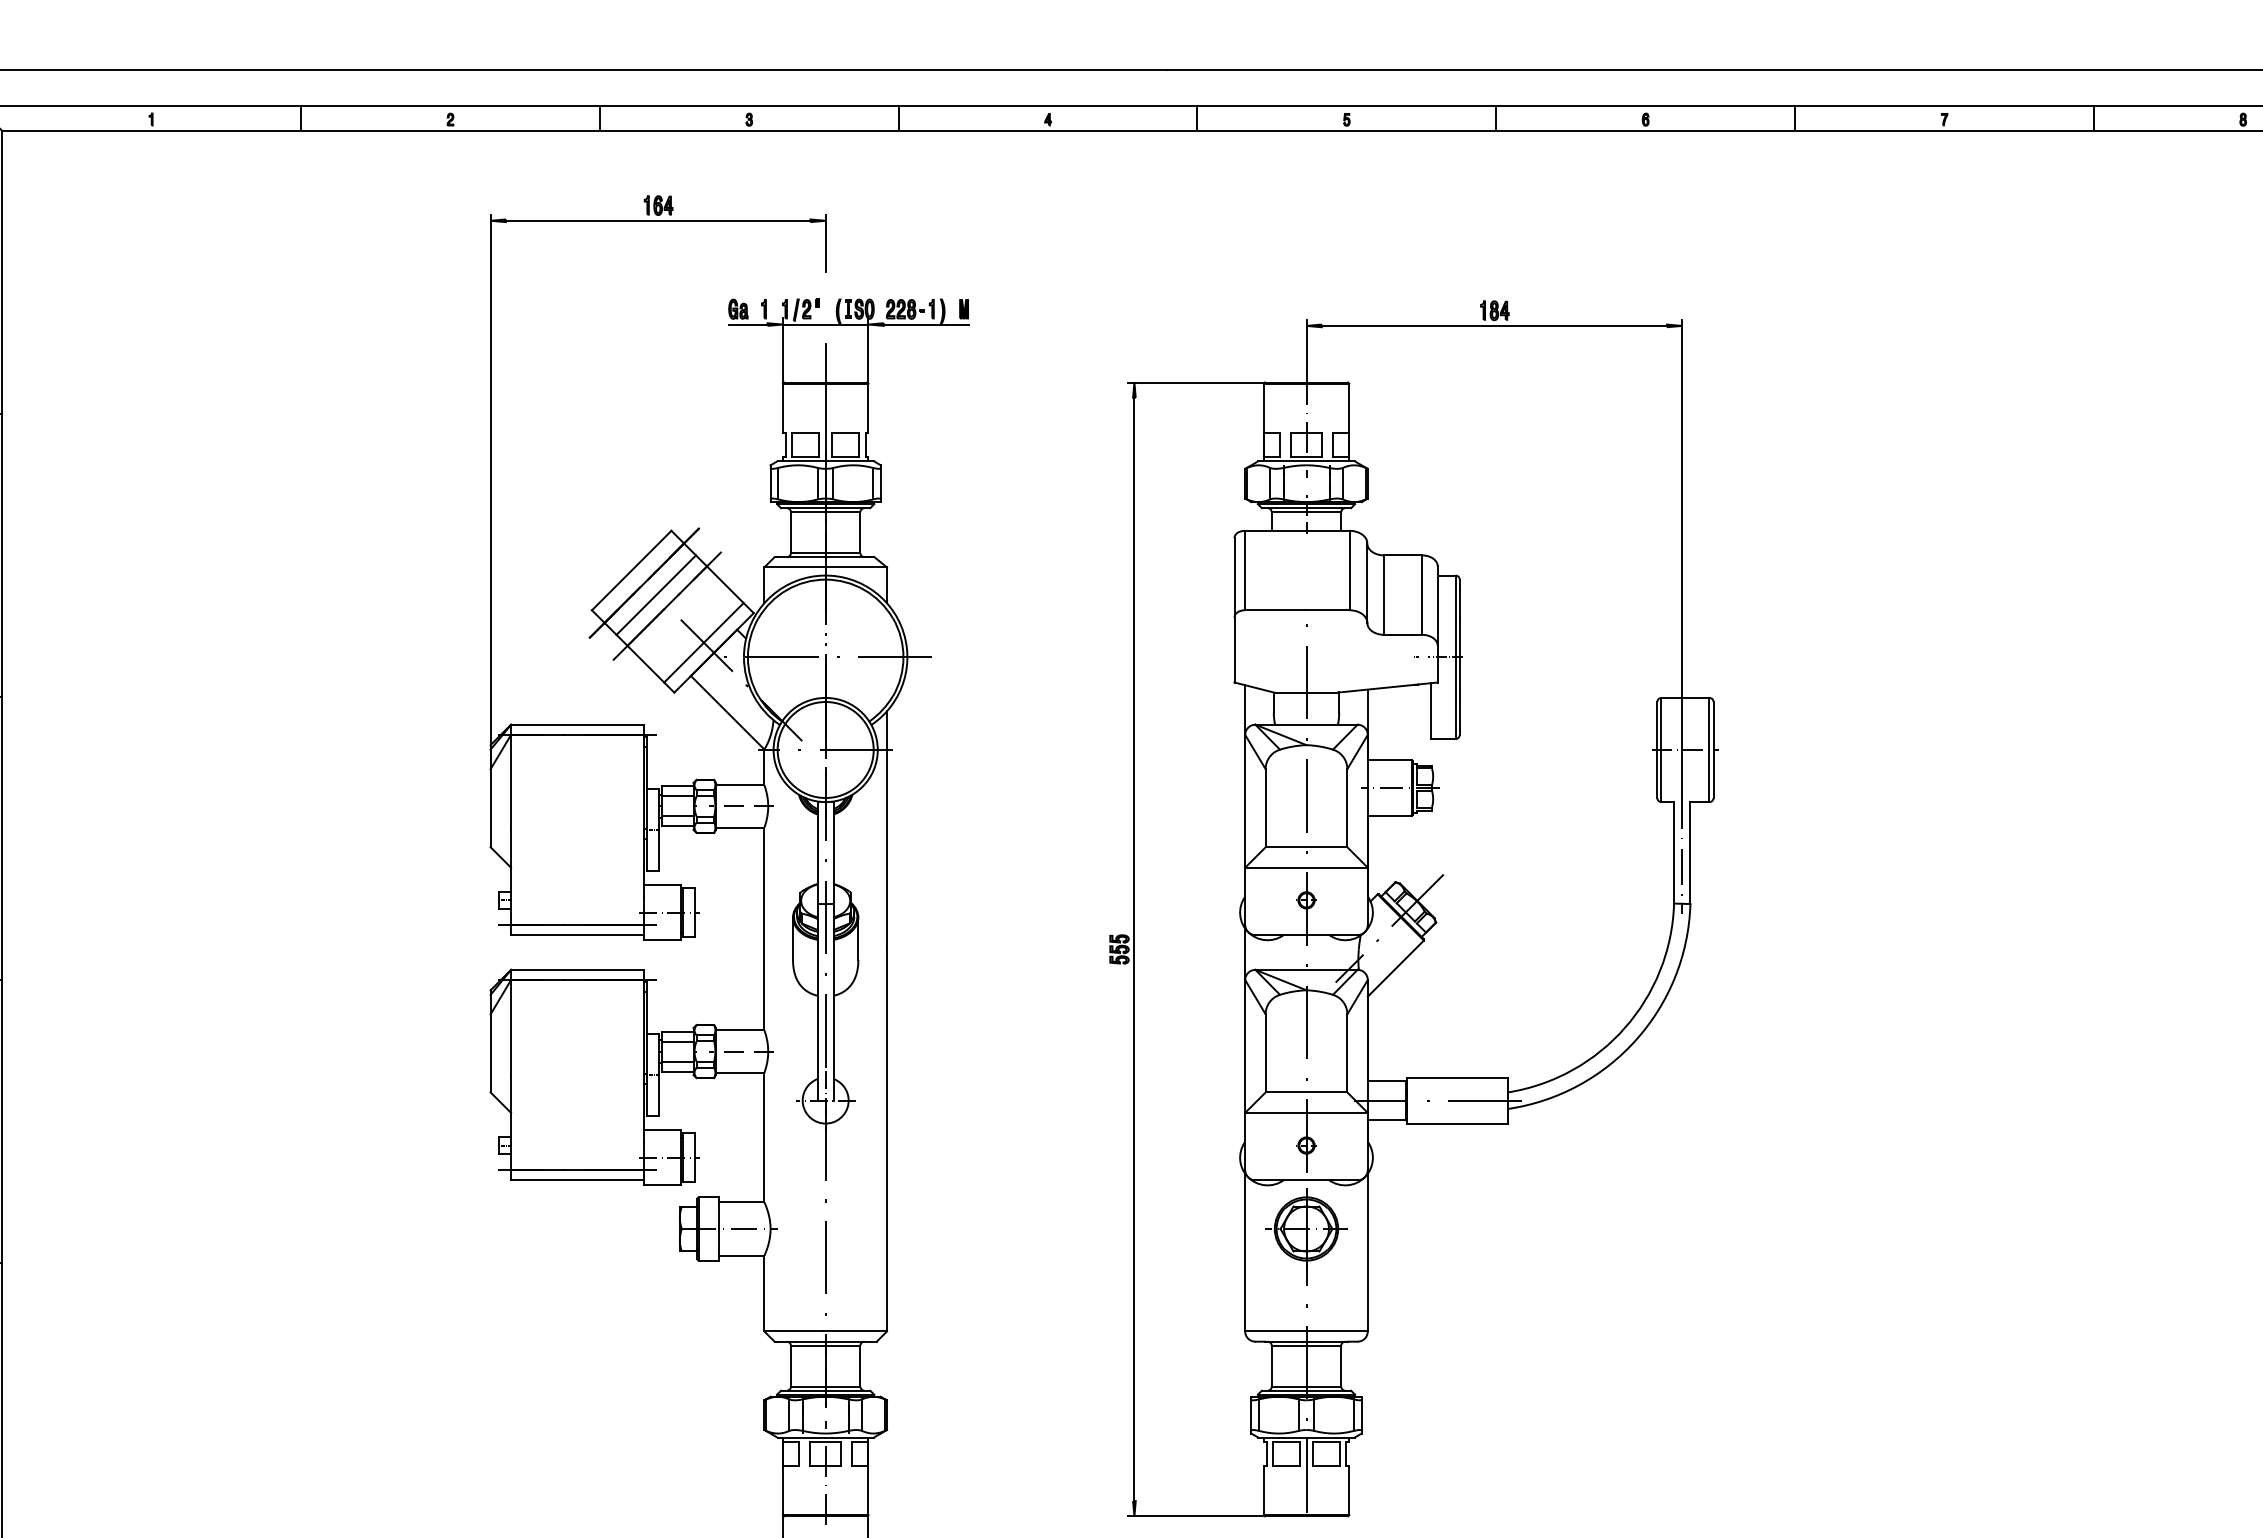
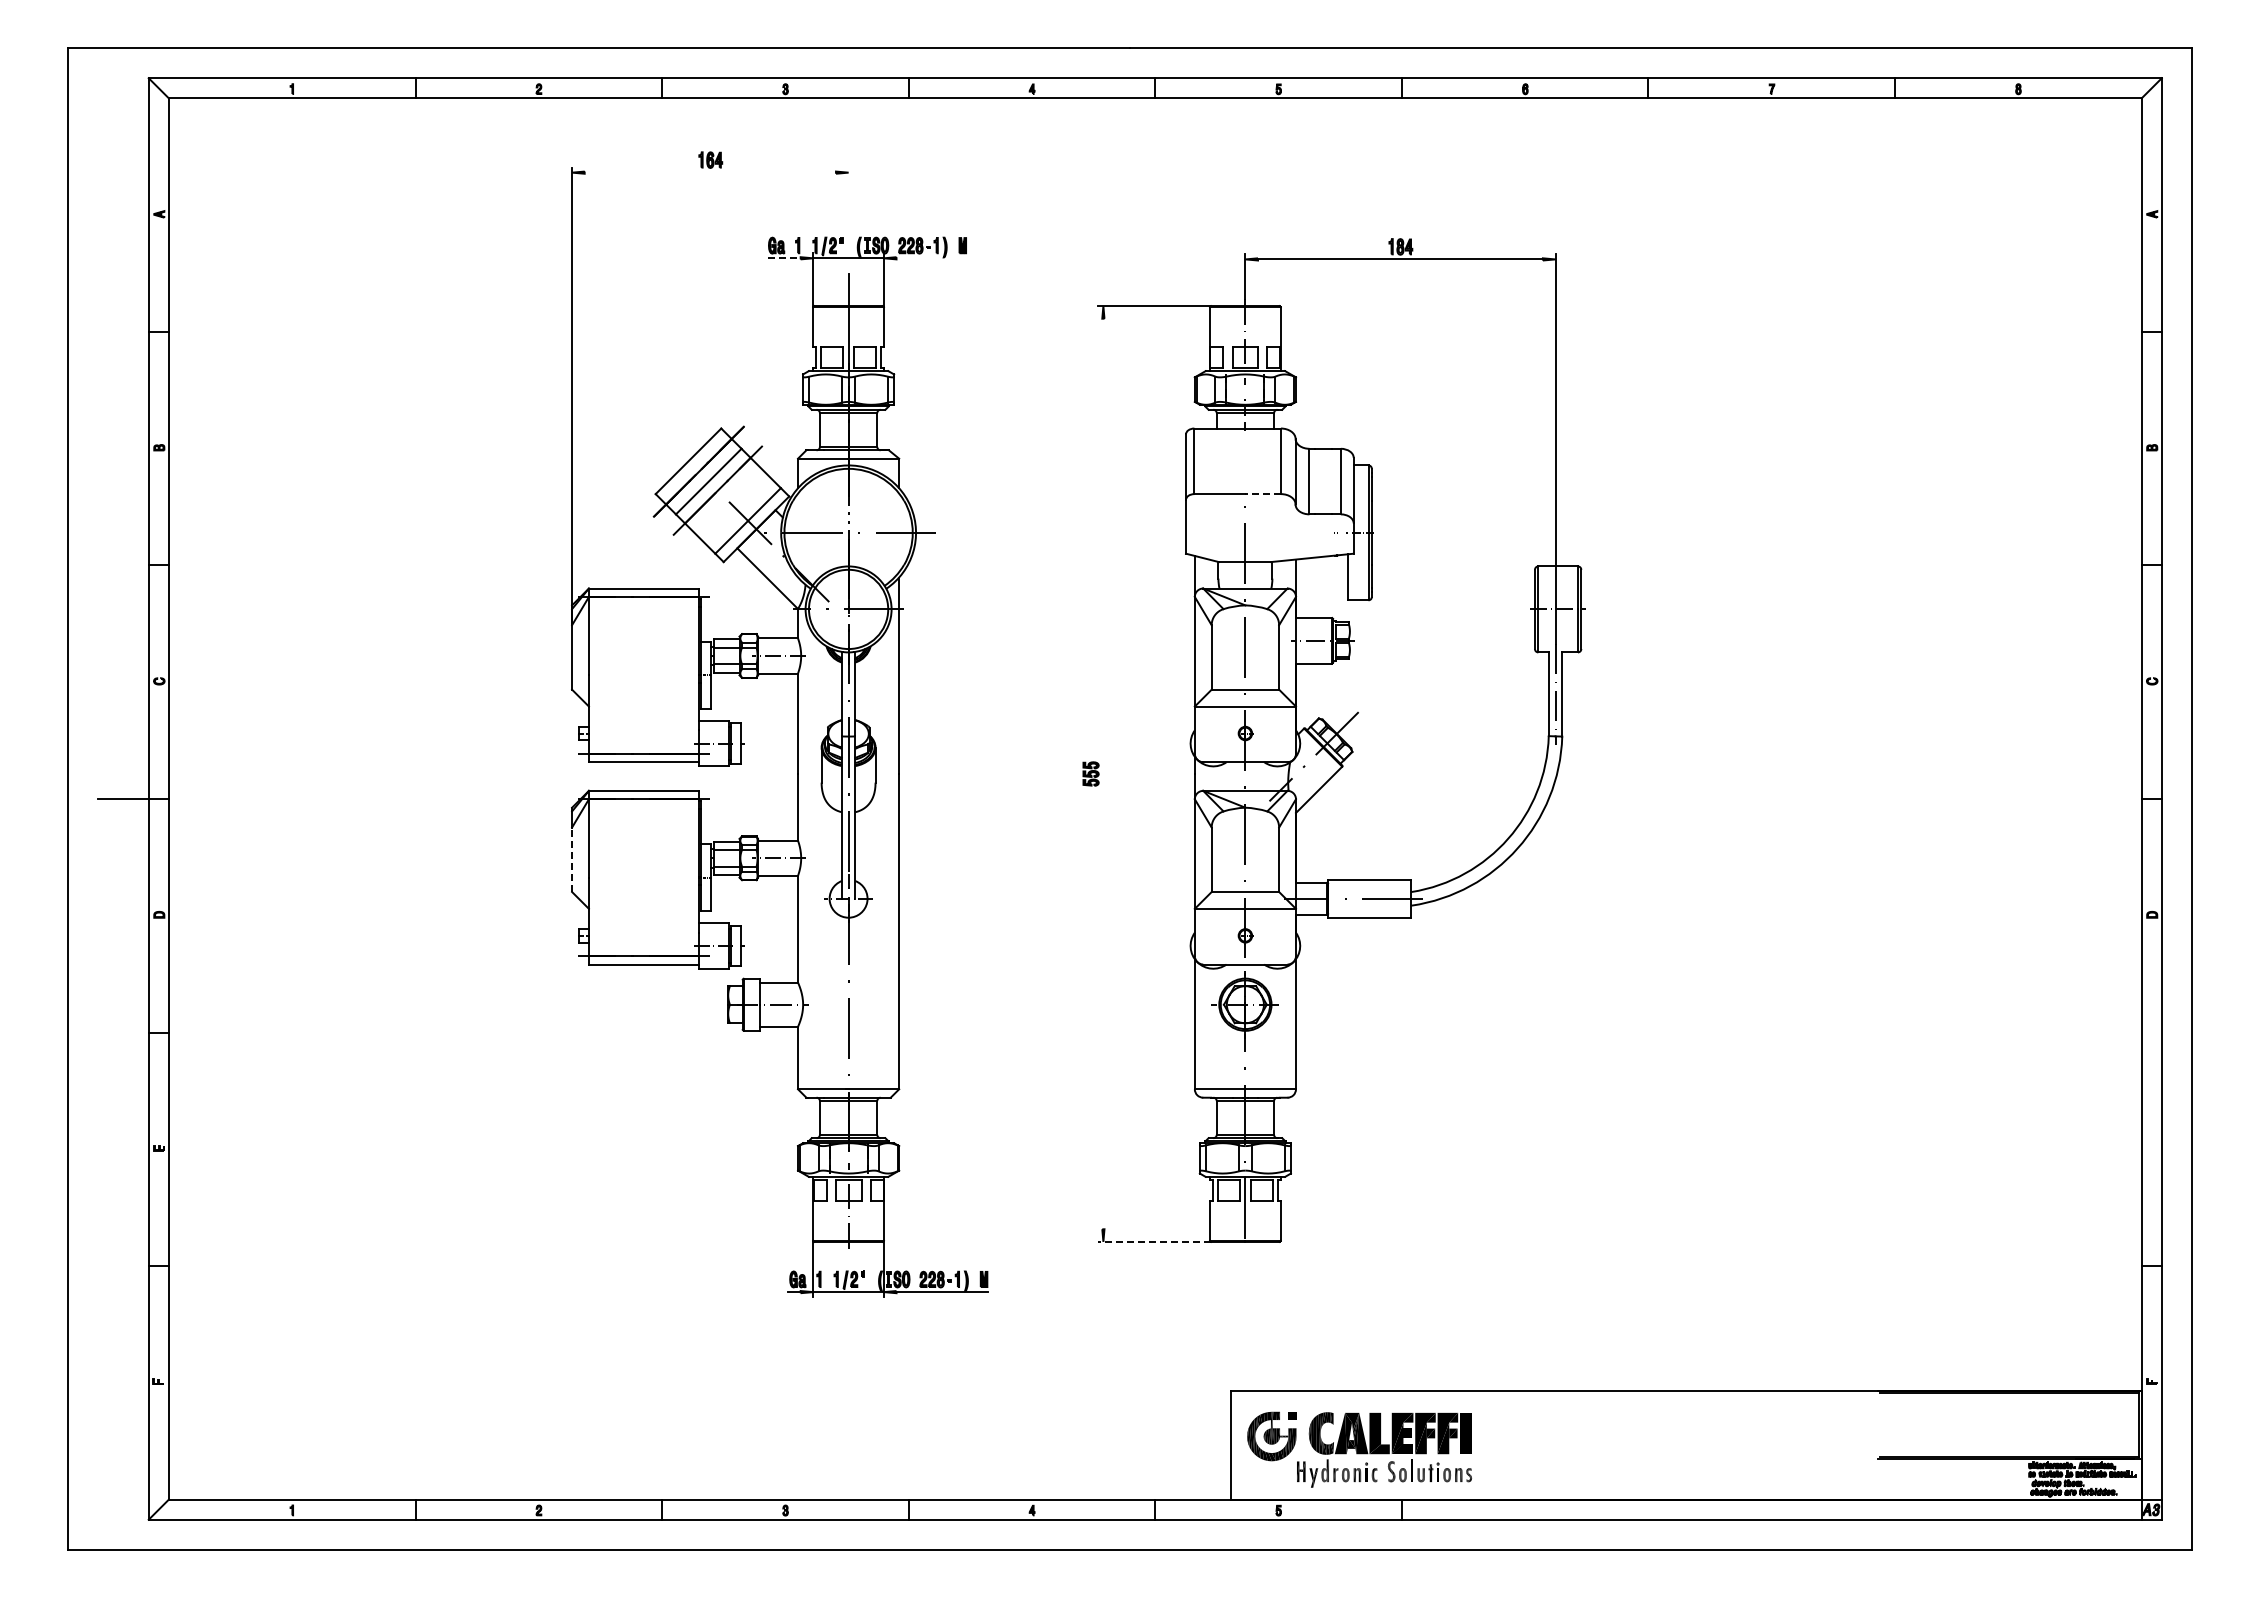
line: (658, 220) -> (710, 172), removed
line: (825, 242) -> (848, 190), removed
line: (749, 324) -> (785, 258), solid -> dashed
line: (926, 324) -> (931, 258), removed
line: (1327, 610) -> (1262, 494), solid -> dashed
line: (1134, 948) -> (1103, 773), removed
line: (491, 1053) -> (572, 859), solid -> dashed
line: (1196, 1515) -> (1154, 1241), solid -> dashed

